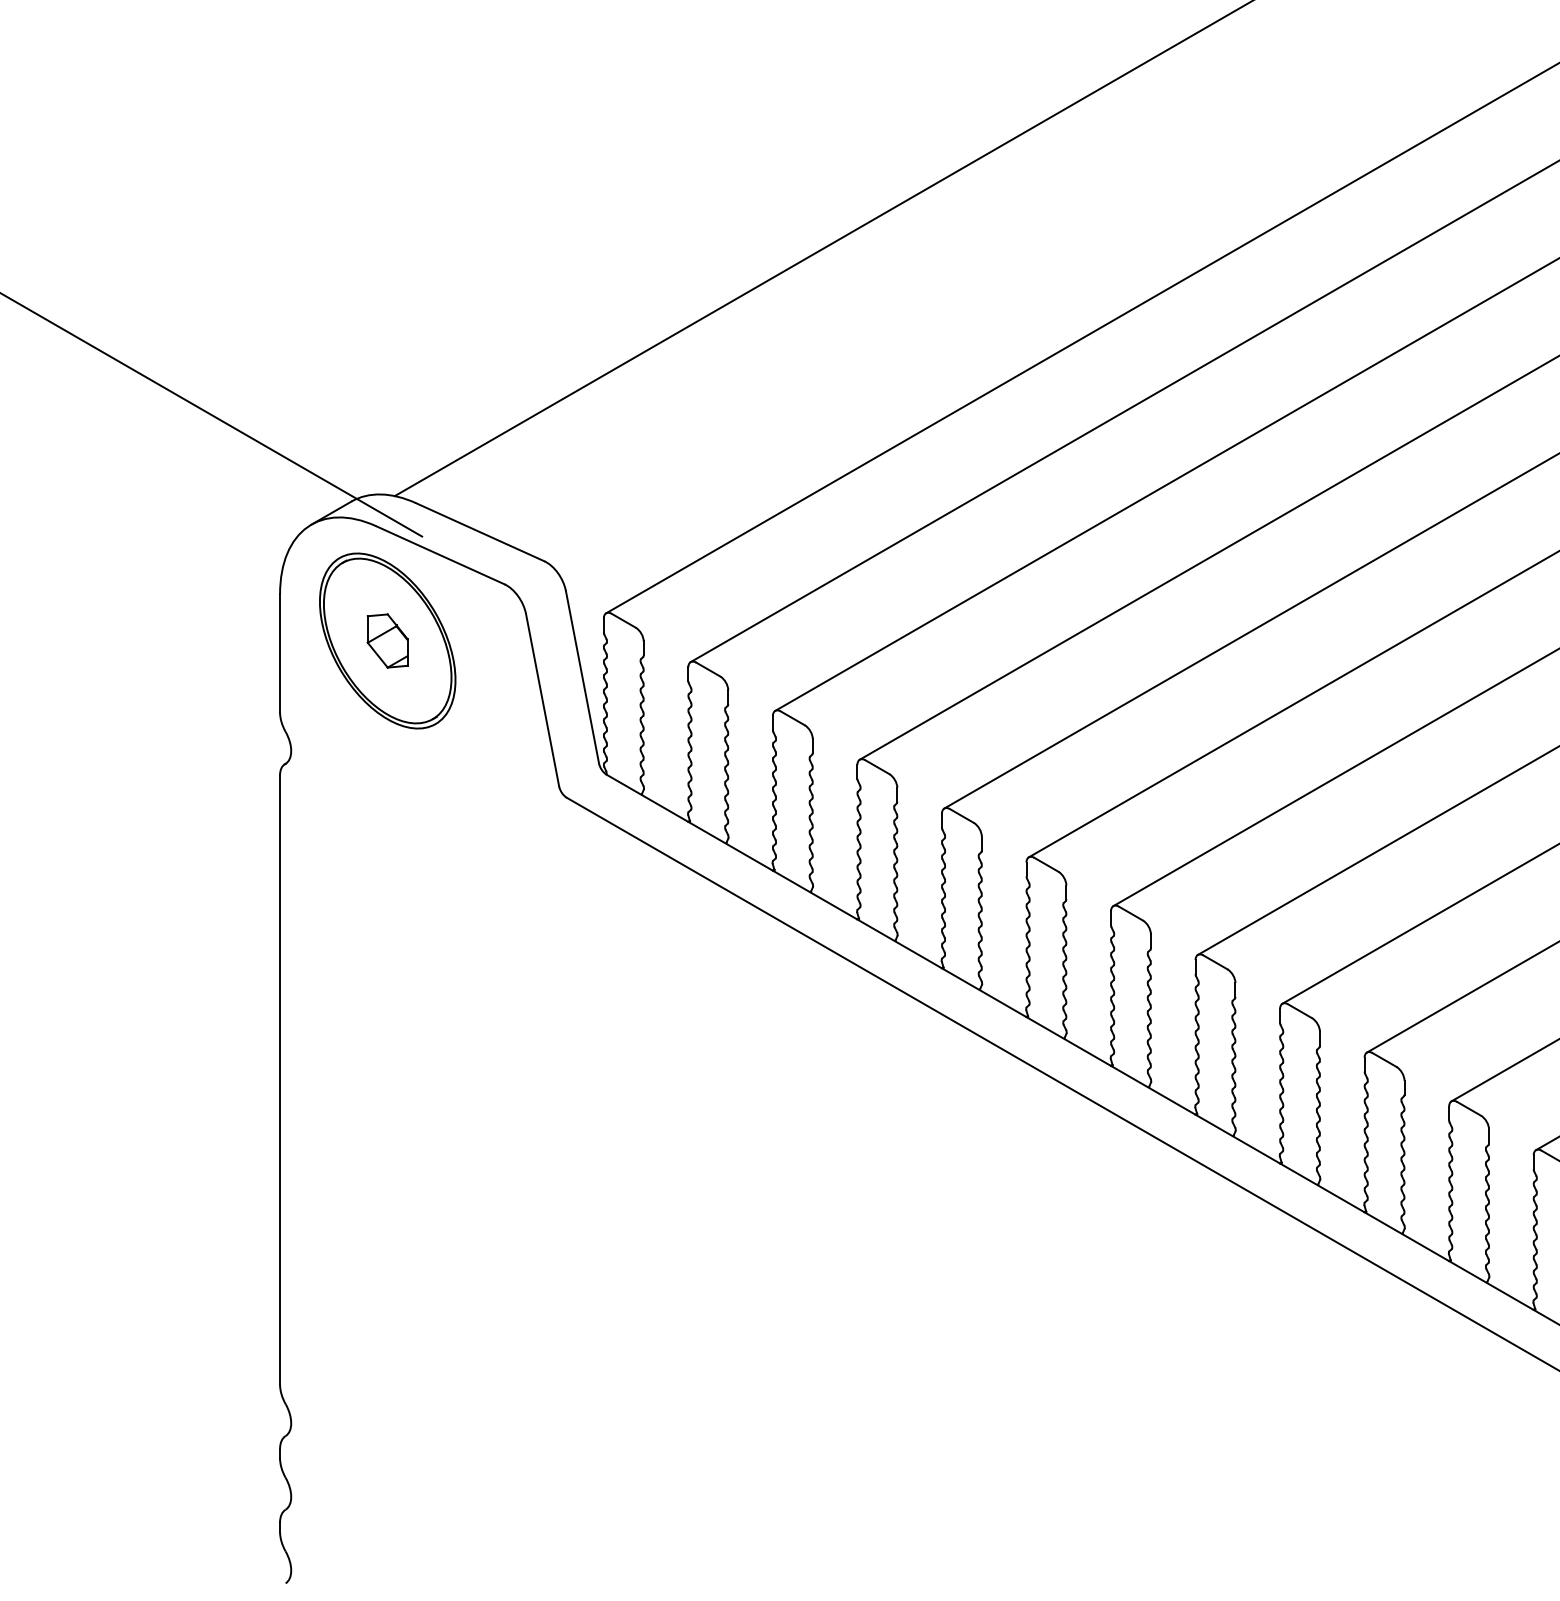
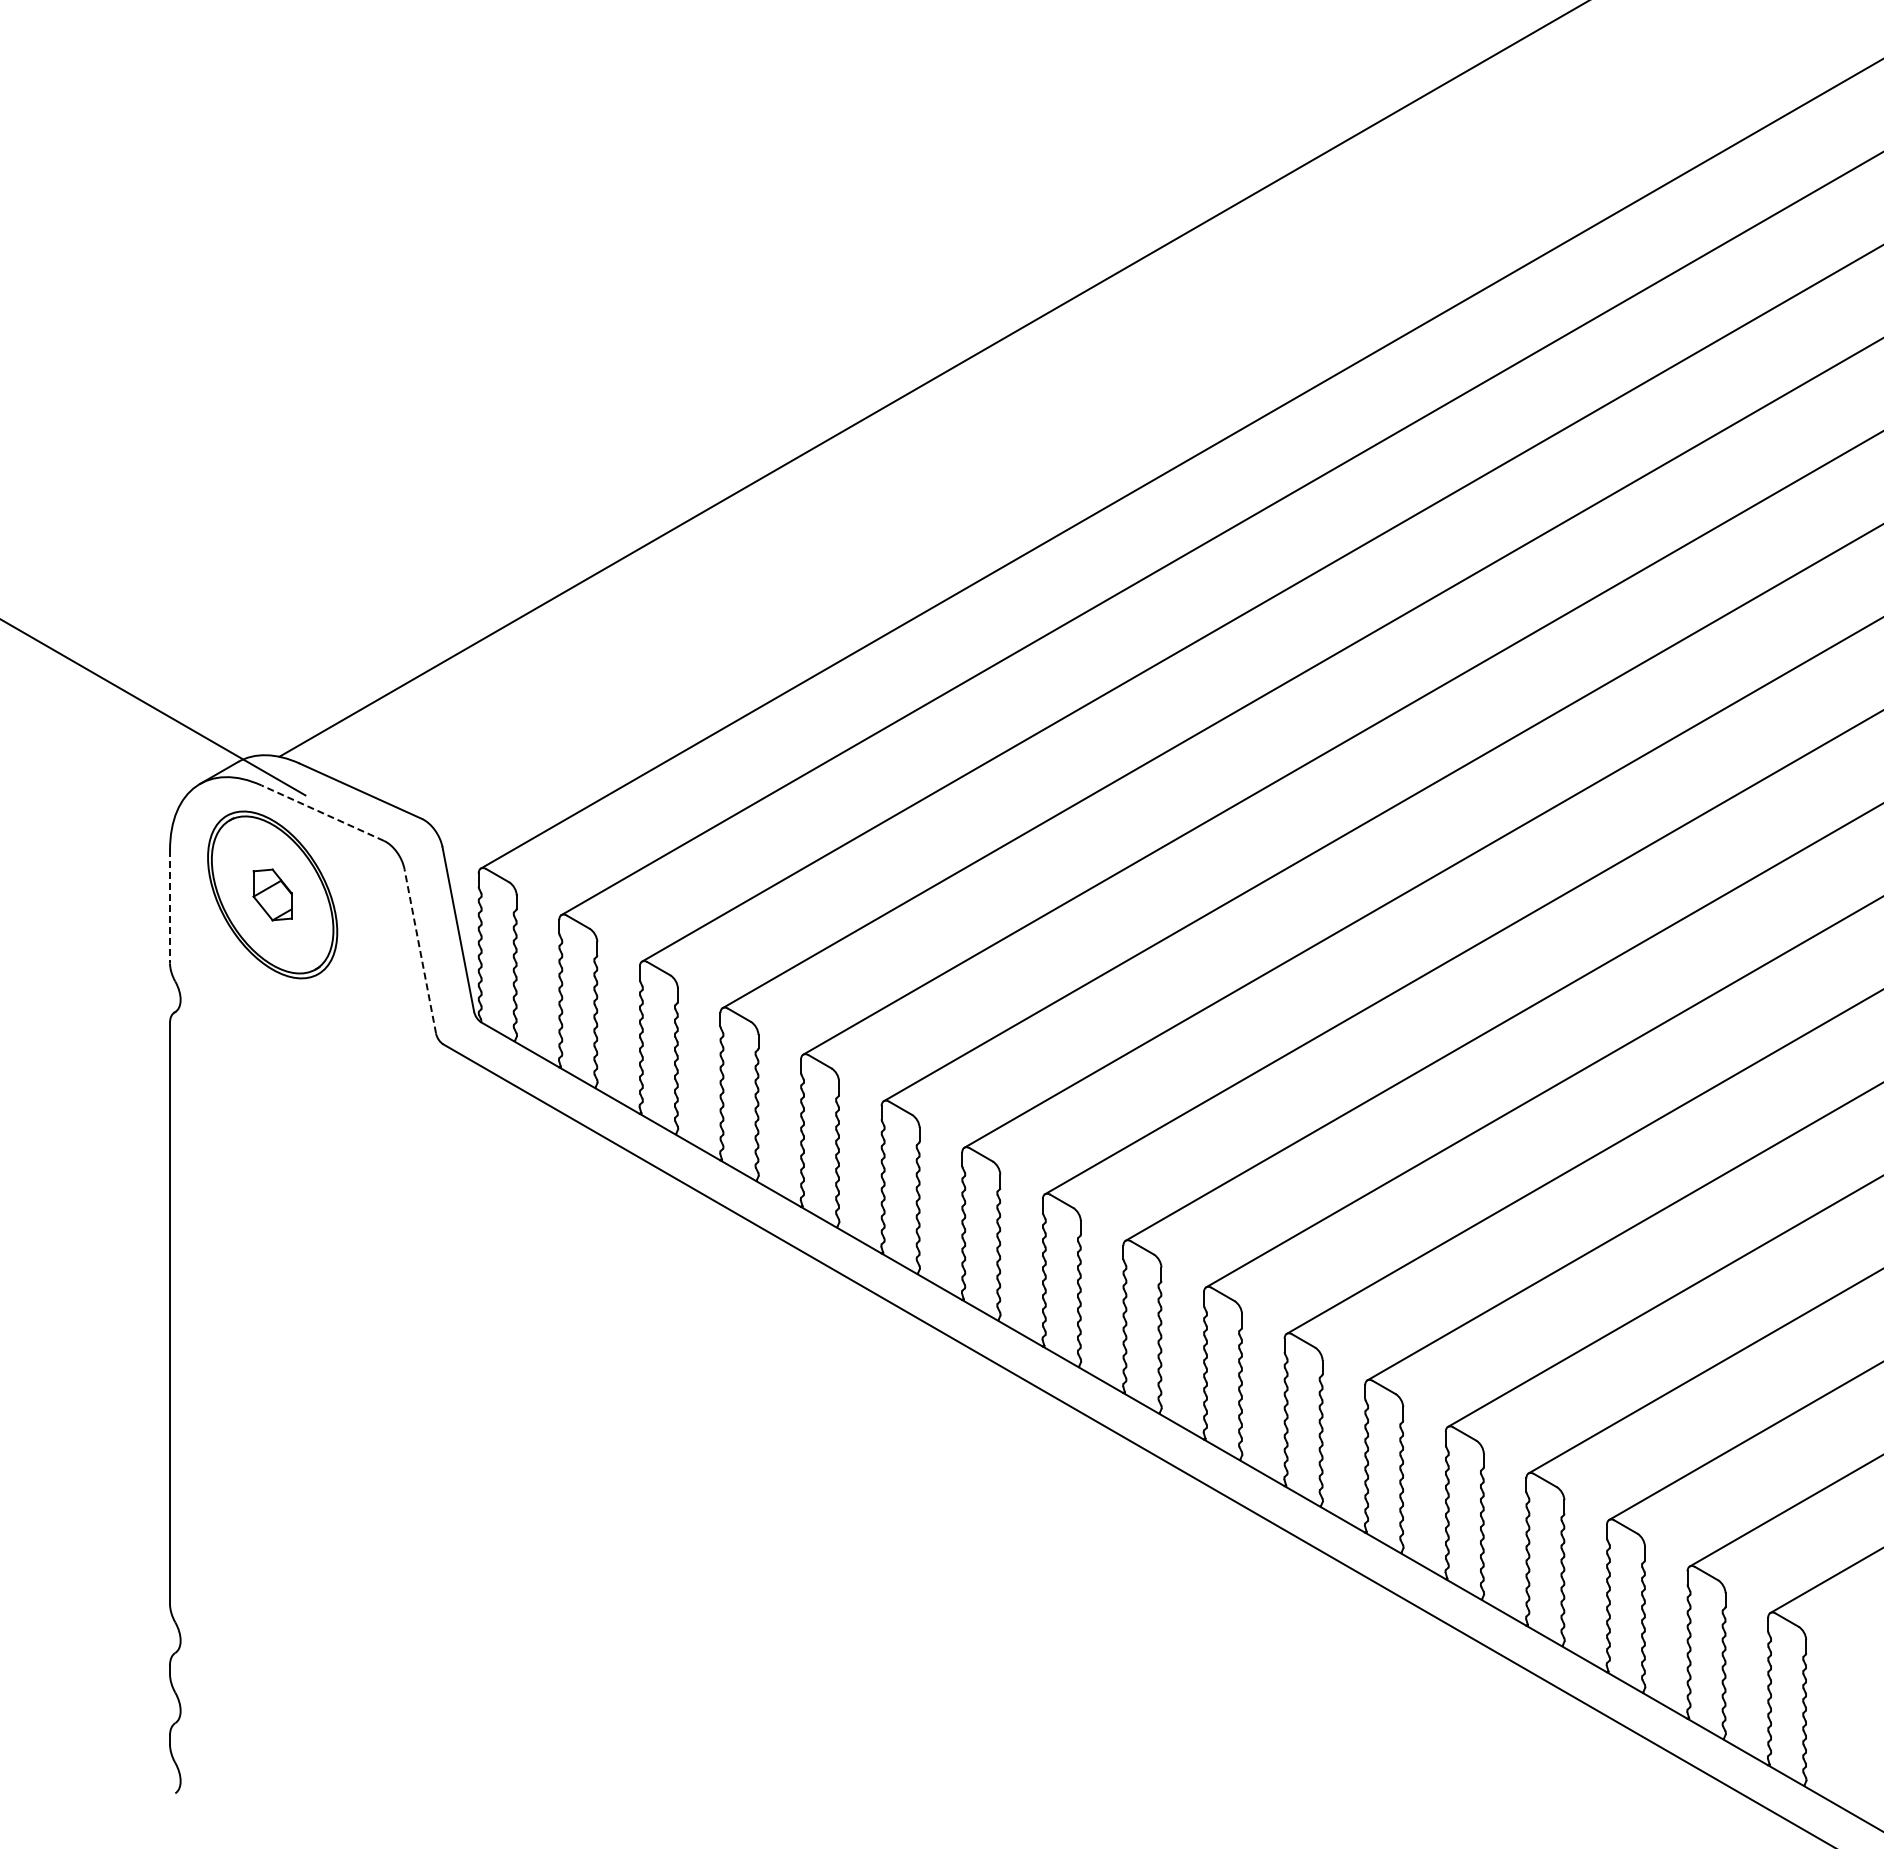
line: (440, 554) -> (322, 812), solid -> dashed
line: (280, 654) -> (170, 907), solid -> dashed
line: (542, 700) -> (420, 951), solid -> dashed

